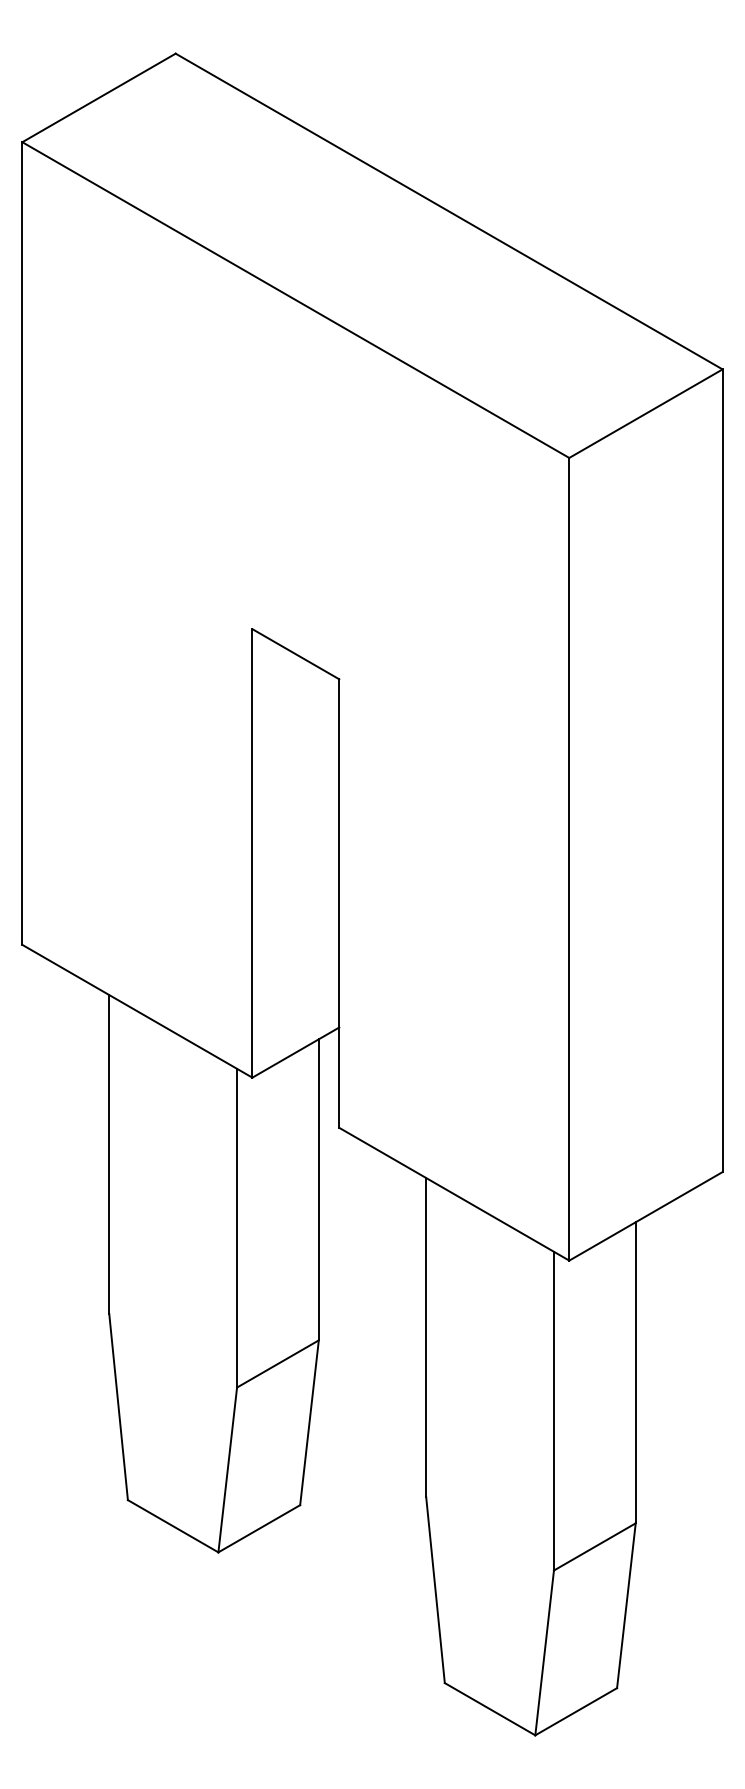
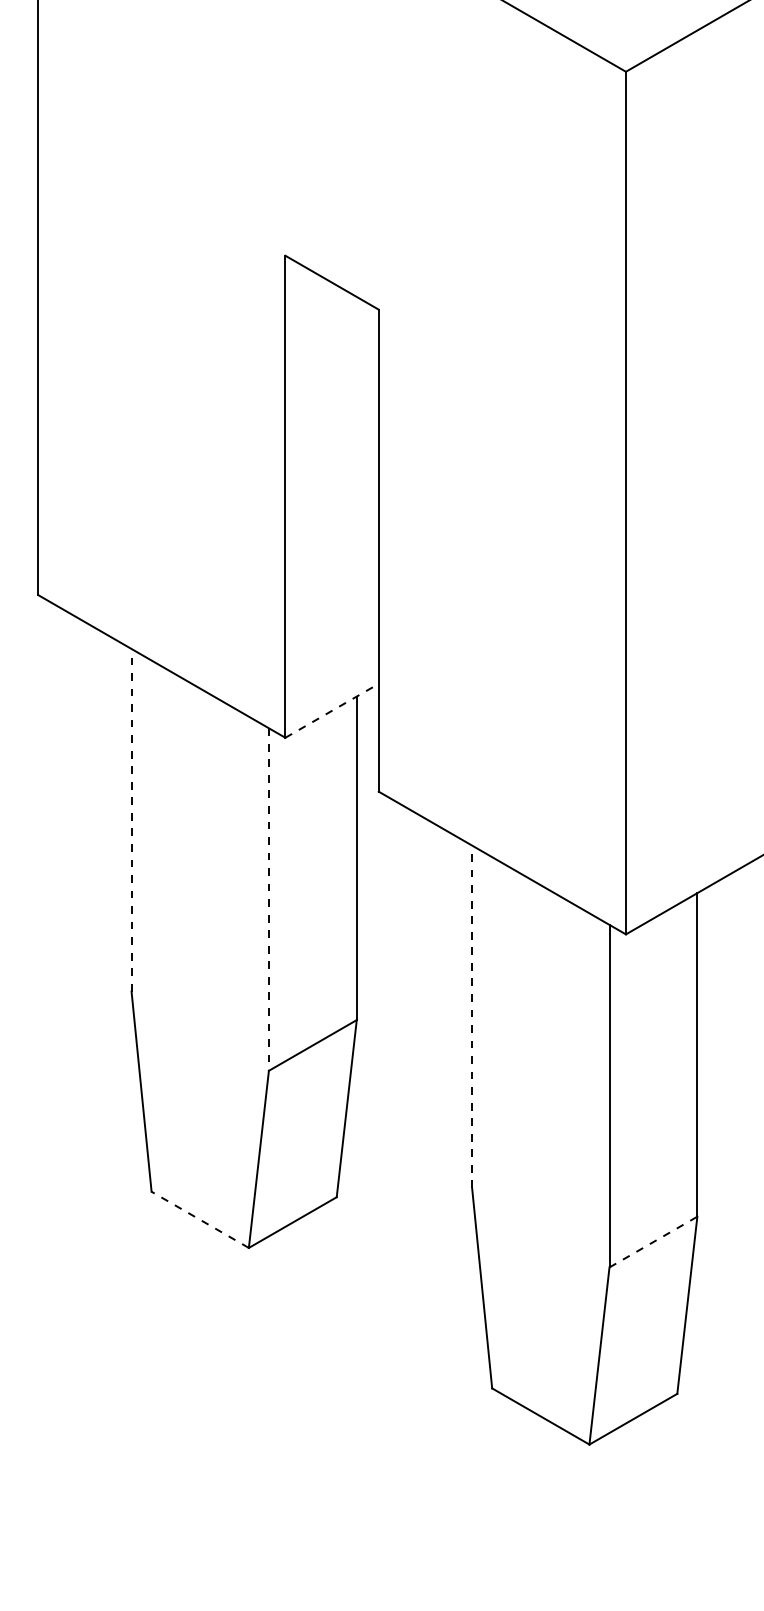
line: (296, 1052) -> (332, 710), solid -> dashed
line: (109, 1153) -> (131, 819), solid -> dashed
line: (237, 1228) -> (269, 899), solid -> dashed
line: (426, 1336) -> (472, 1015), solid -> dashed
line: (172, 1526) -> (199, 1220), solid -> dashed
line: (595, 1546) -> (654, 1241), solid -> dashed

